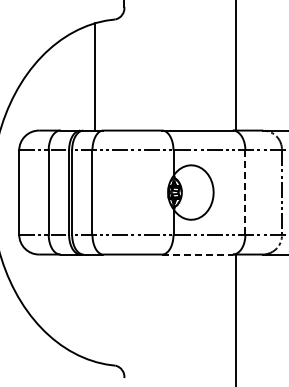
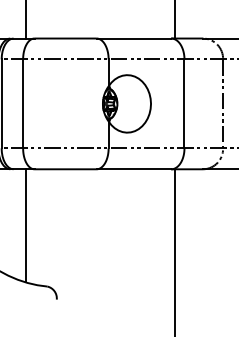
line: (245, 193) -> (184, 104), dashed -> solid
line: (197, 254) -> (133, 169), dashed -> solid
line: (94, 307) -> (25, 225), added

